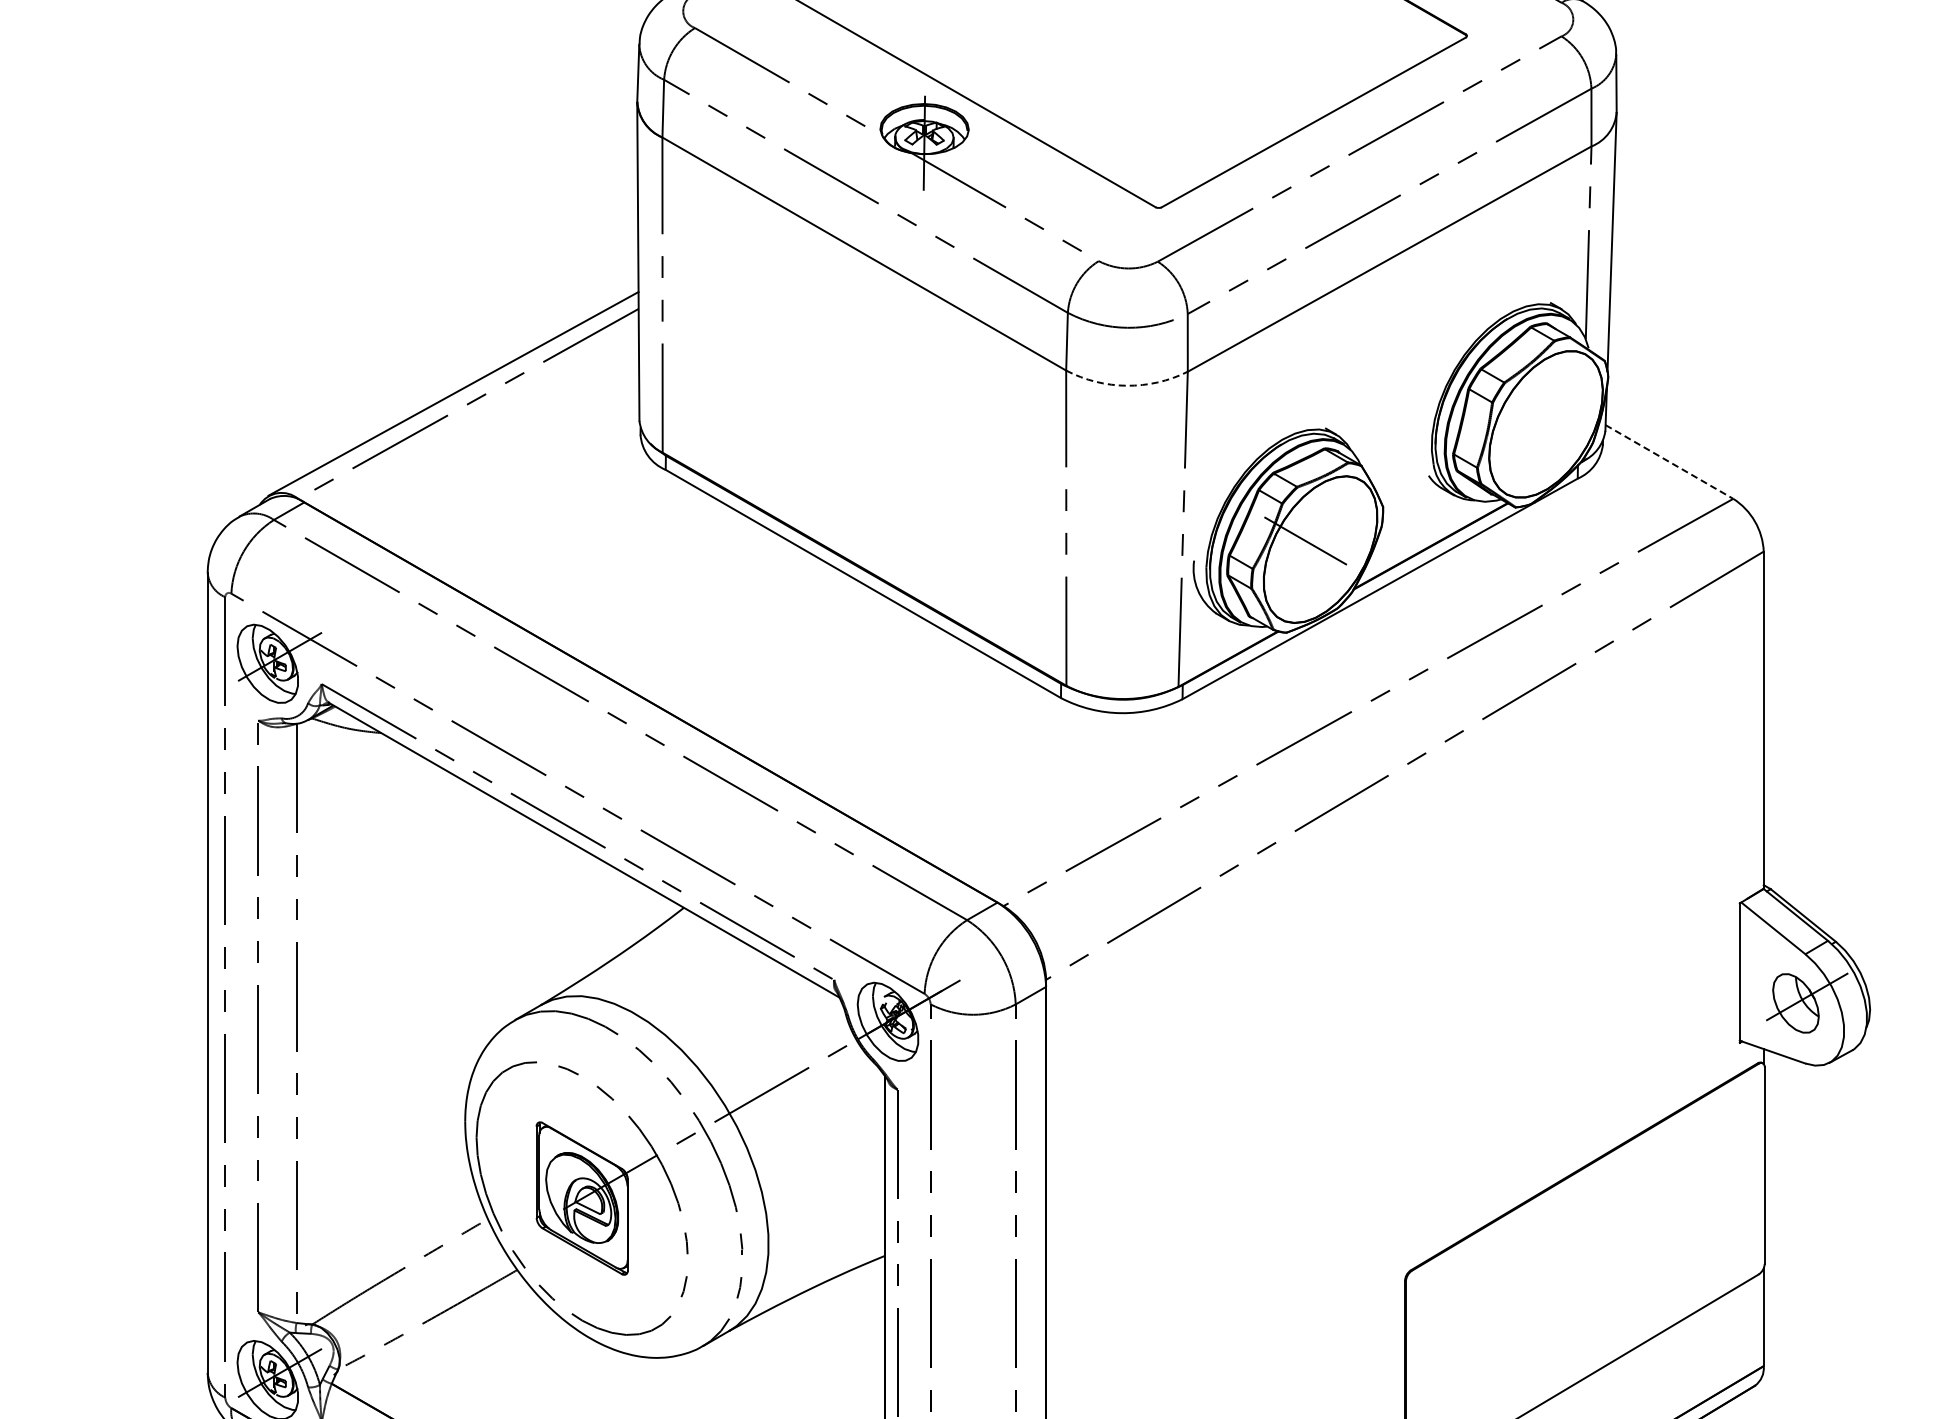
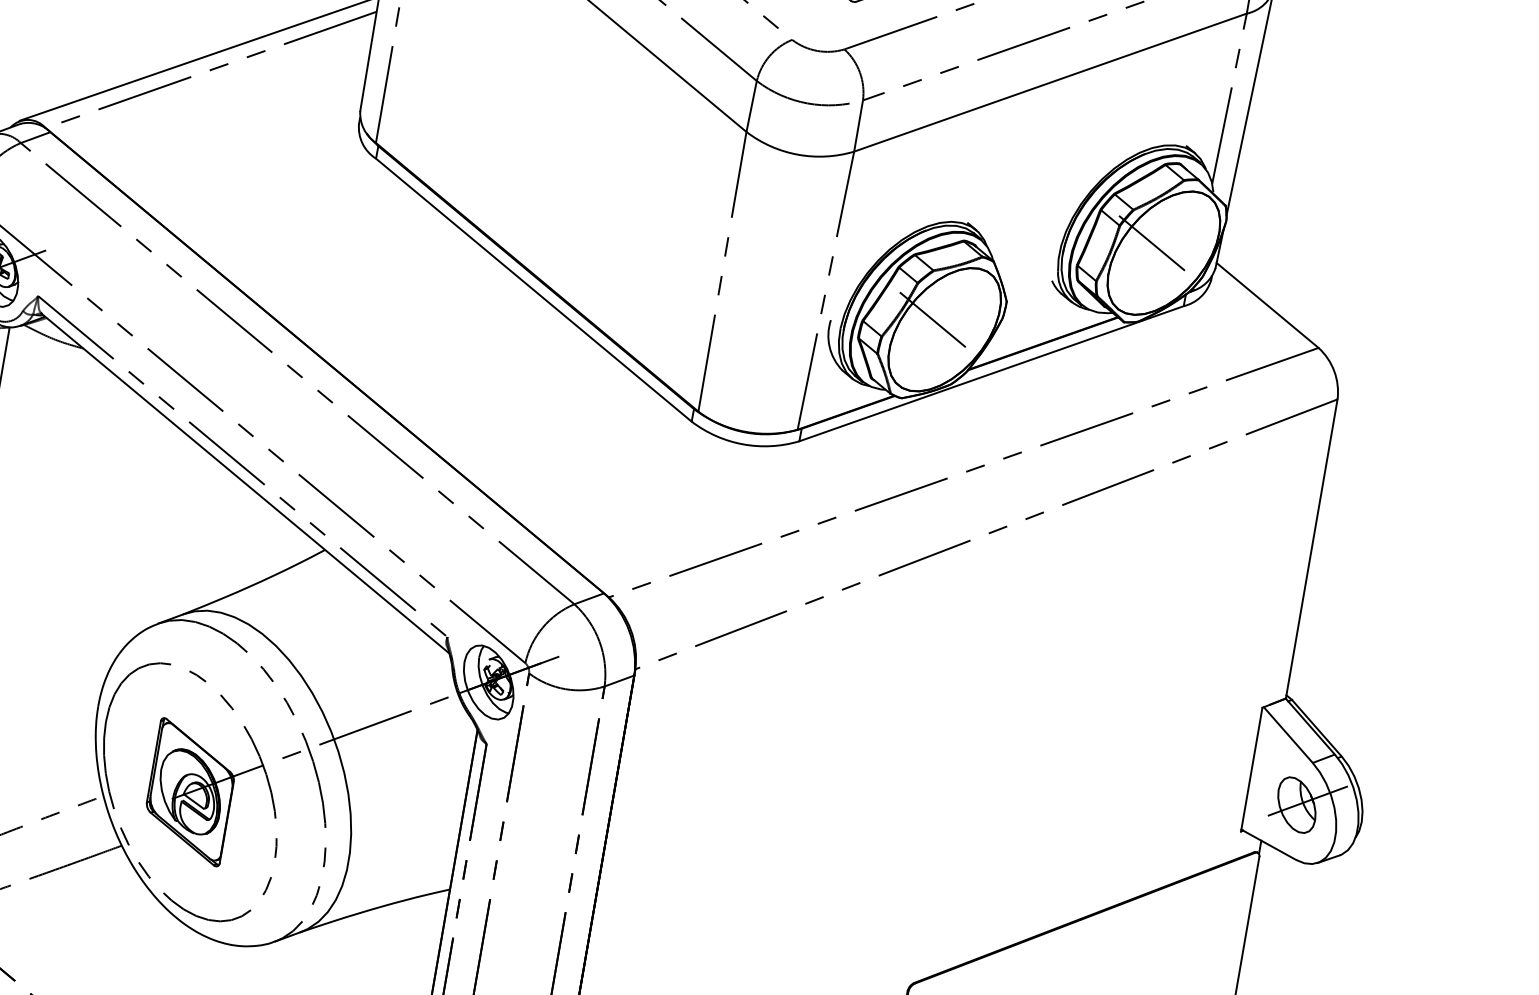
arc: (1126, 385) -> (797, 154), dashed -> solid
line: (1530, 415) -> (1151, 242), added
line: (1669, 461) -> (1267, 305), dashed -> solid

